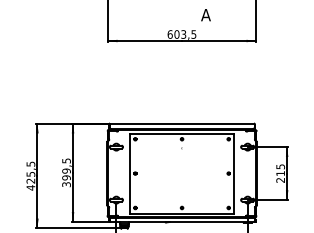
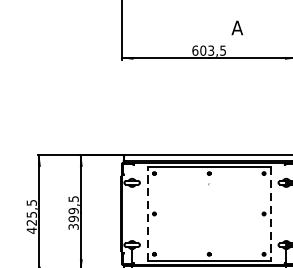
line: (129, 173) -> (147, 213), solid -> dashed
line: (234, 174) -> (270, 215), solid -> dashed

